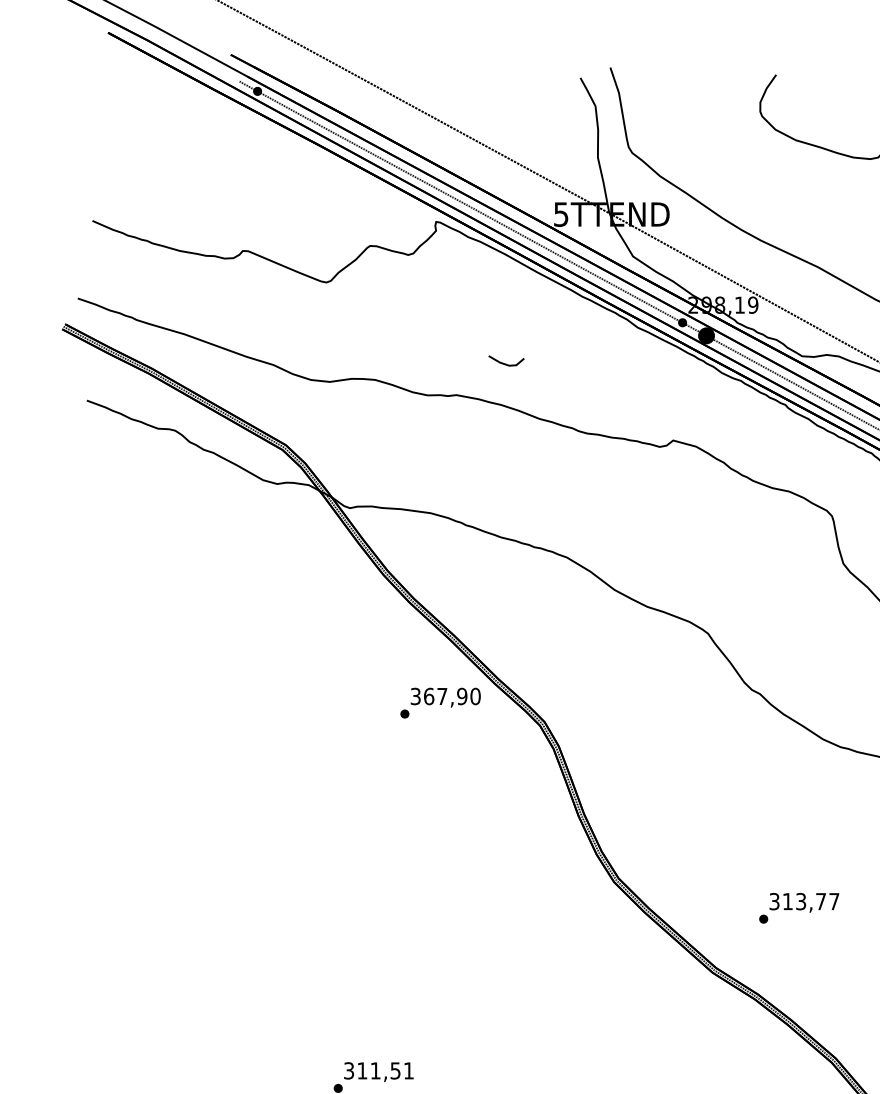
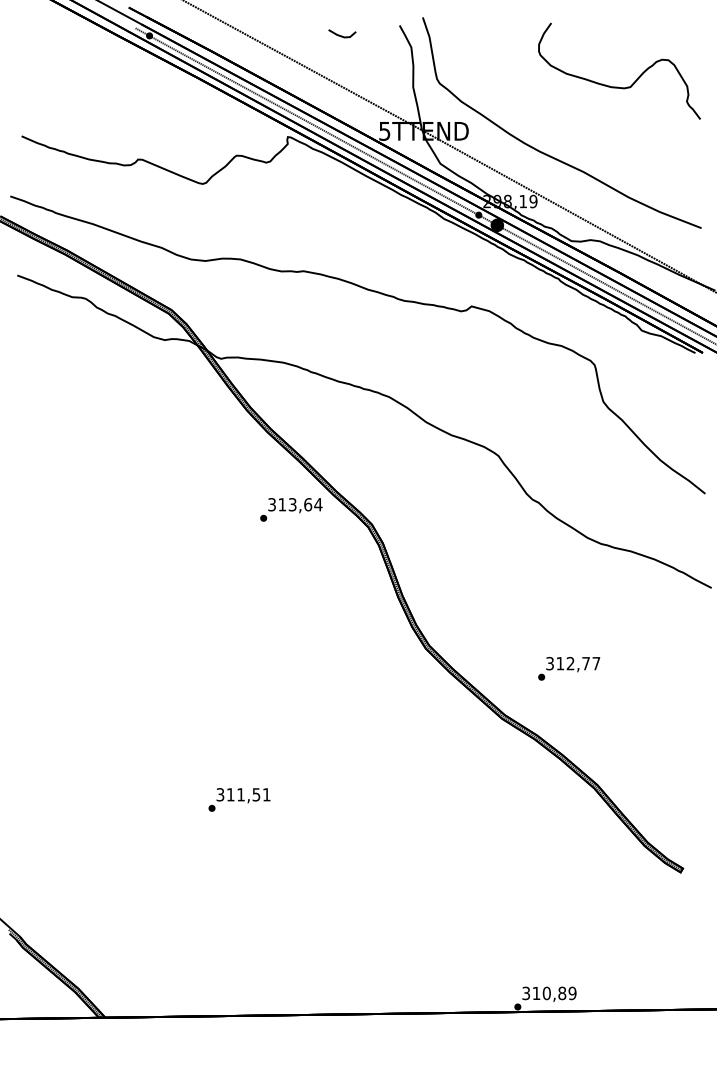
line: (506, 363) -> (342, 35), moved
text: (452, 696) -> (300, 504), 367,90 -> 313,64
text: (800, 901) -> (570, 663), 313,77 -> 312,77

